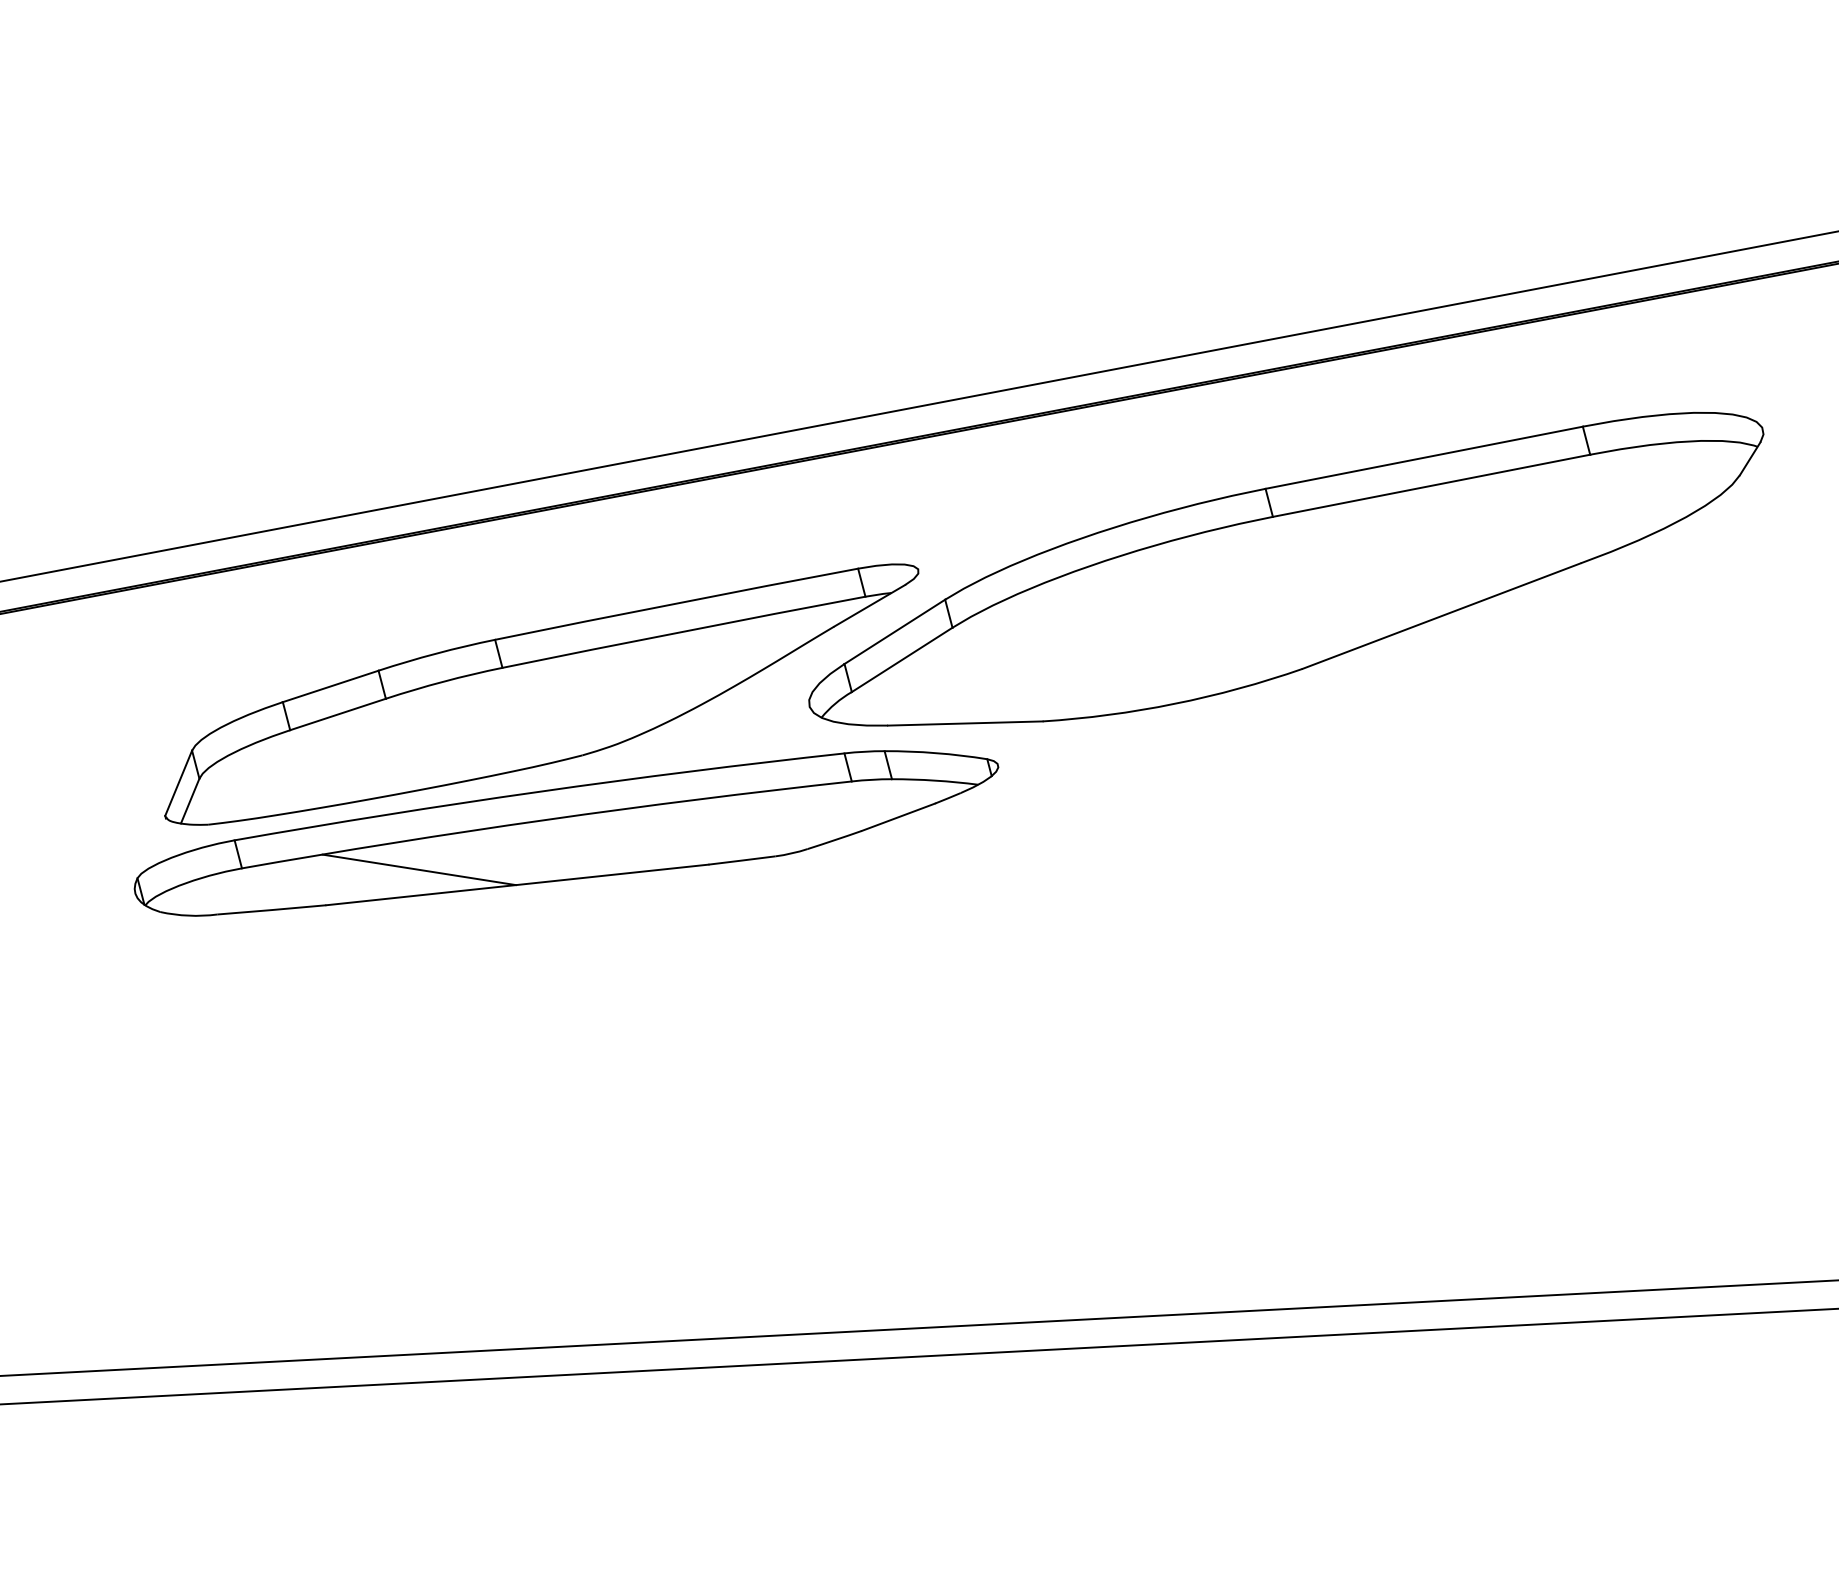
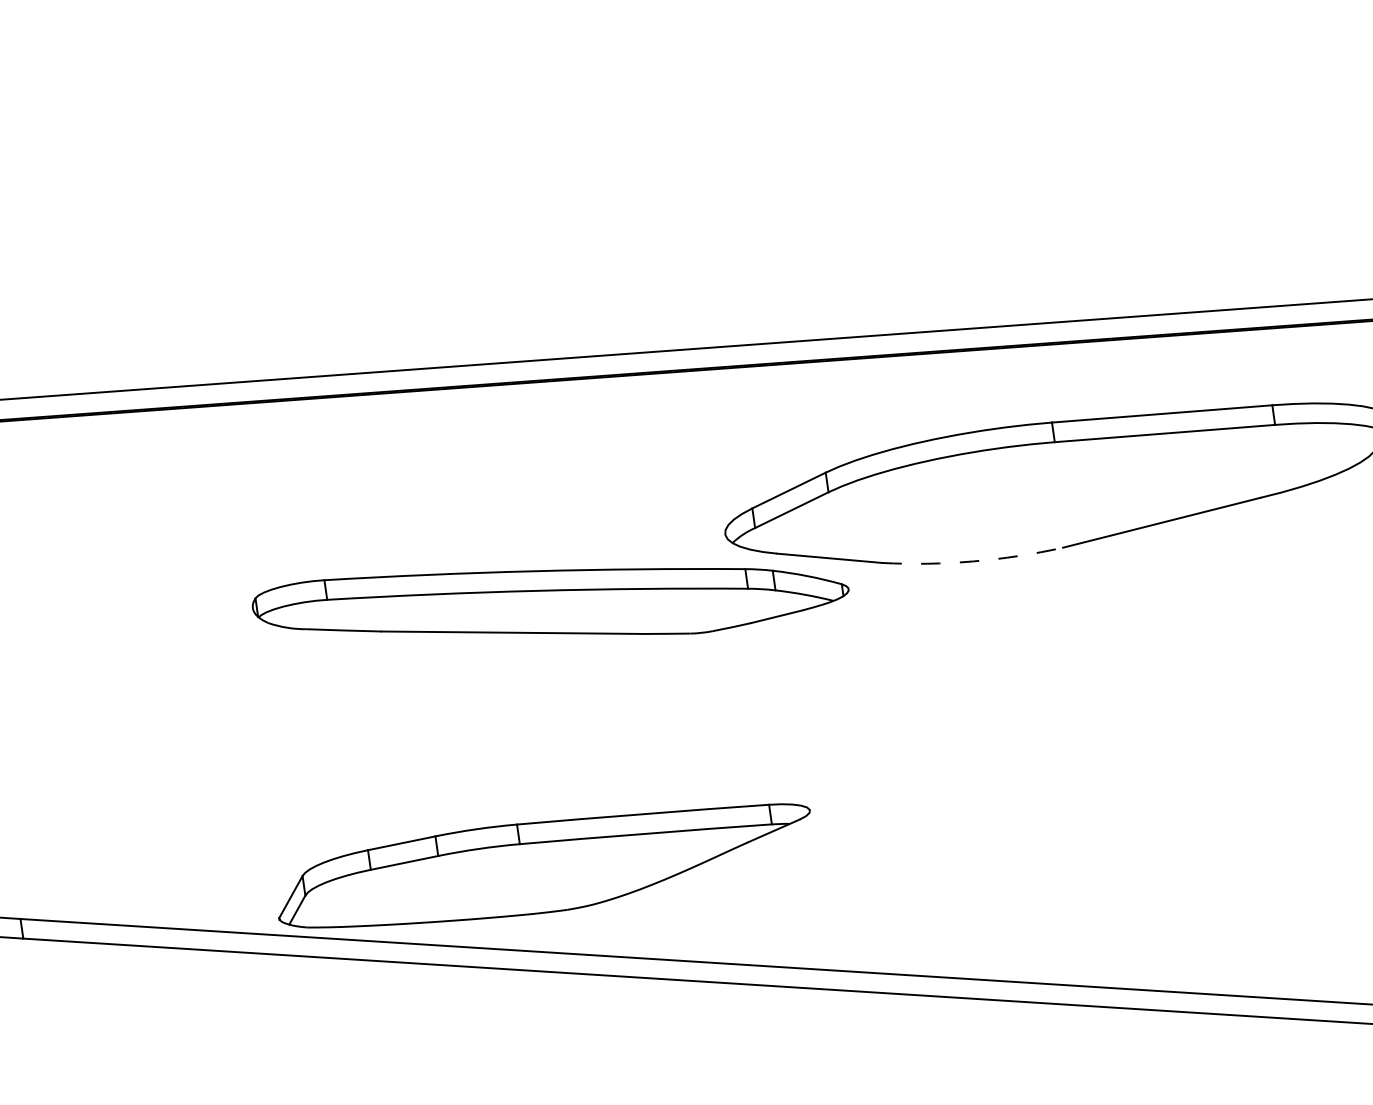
part: (541, 694) -> (544, 865), moved
arc: (1174, 703) -> (973, 561), solid -> dashed
line: (419, 869) -> (447, 614), removed

